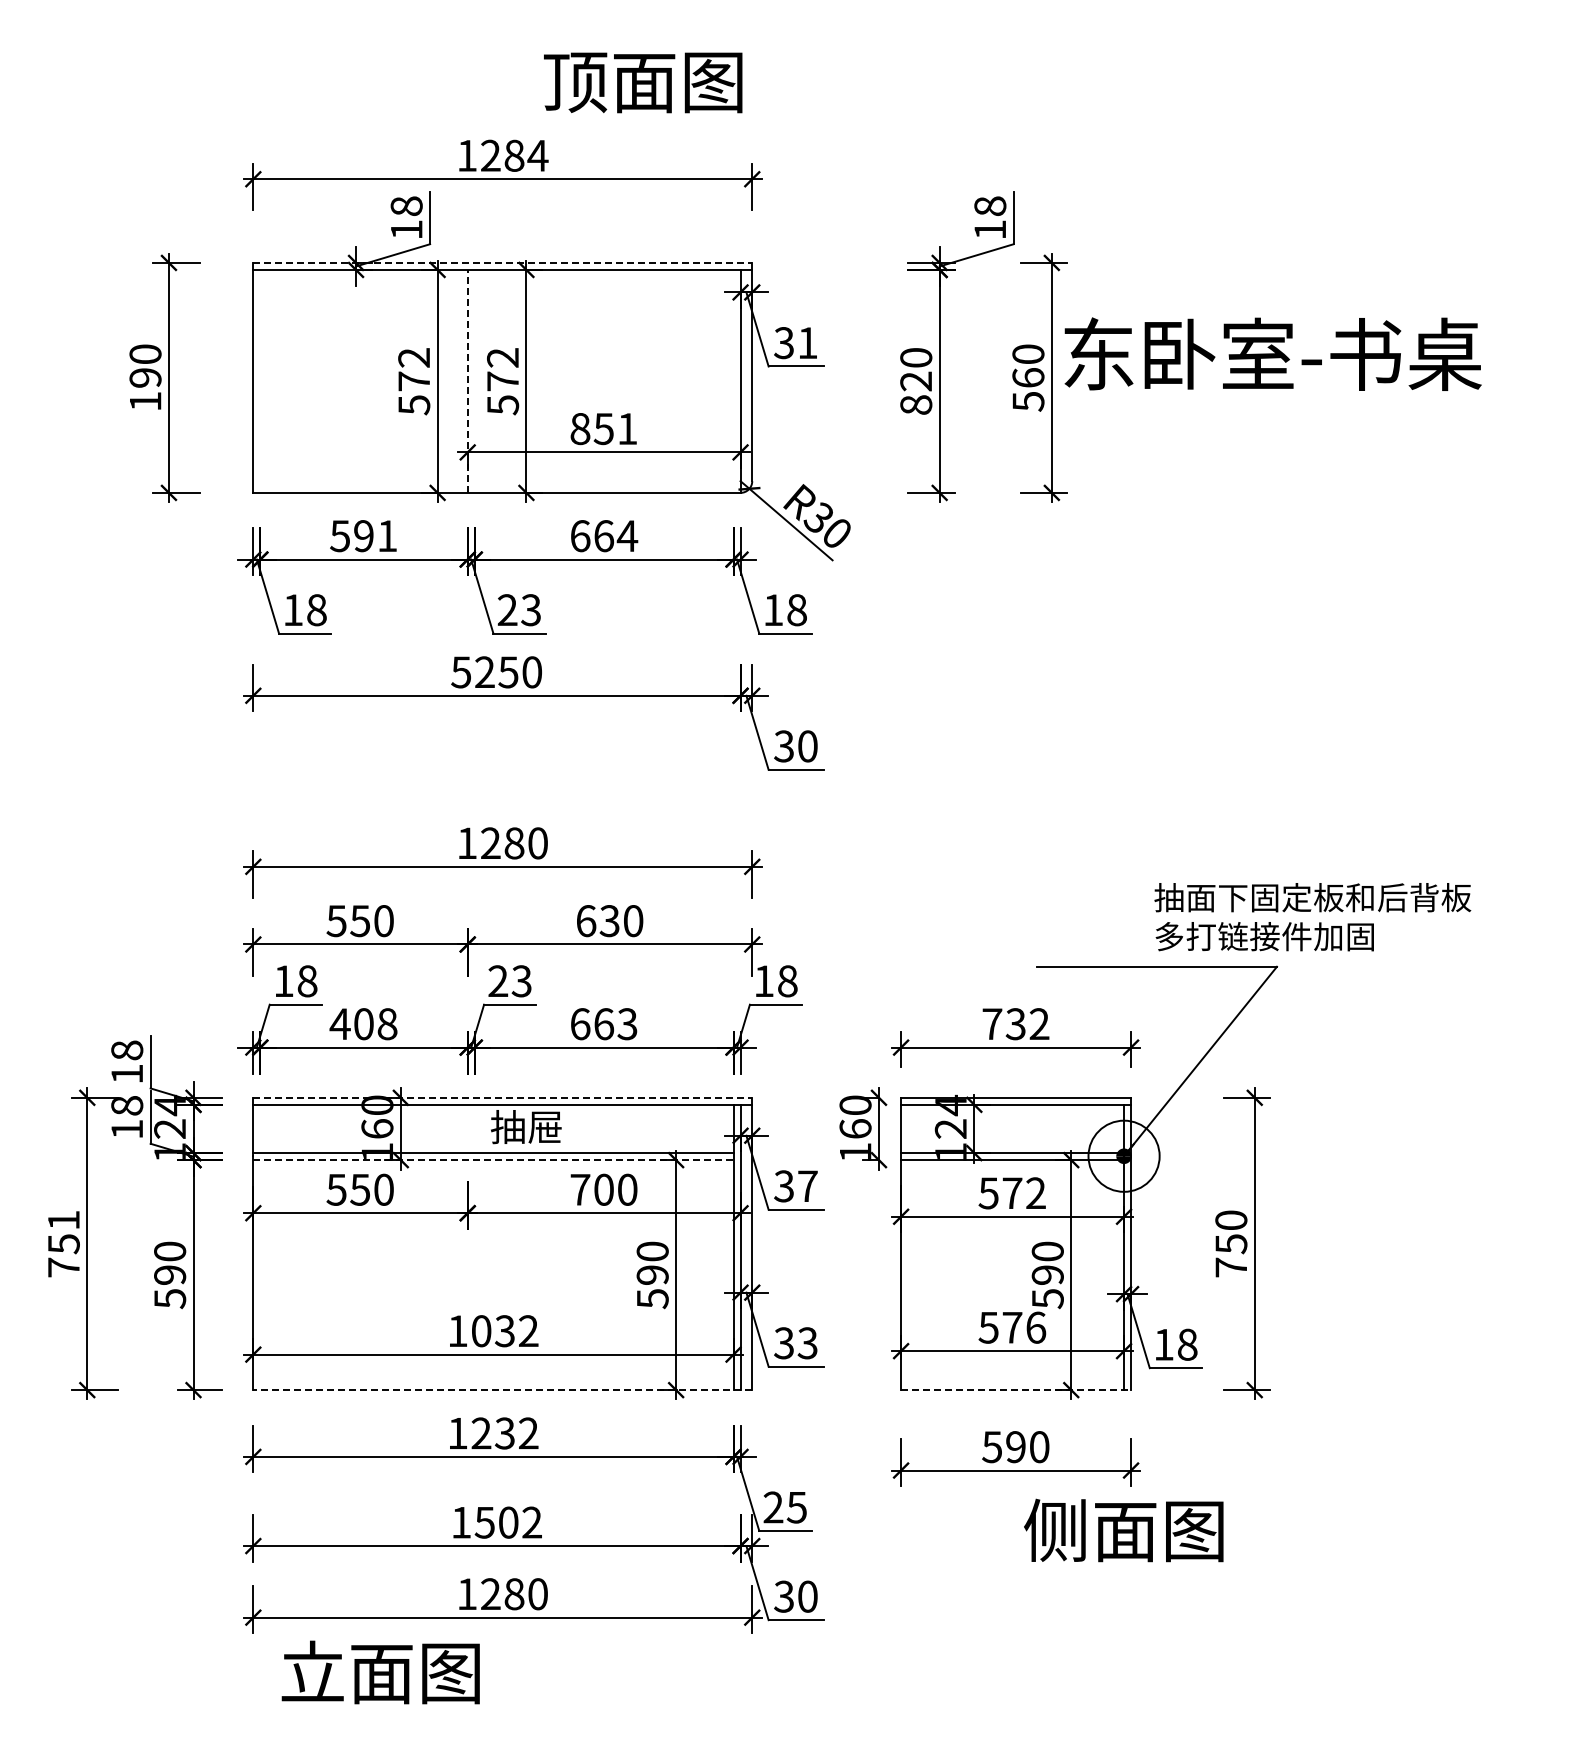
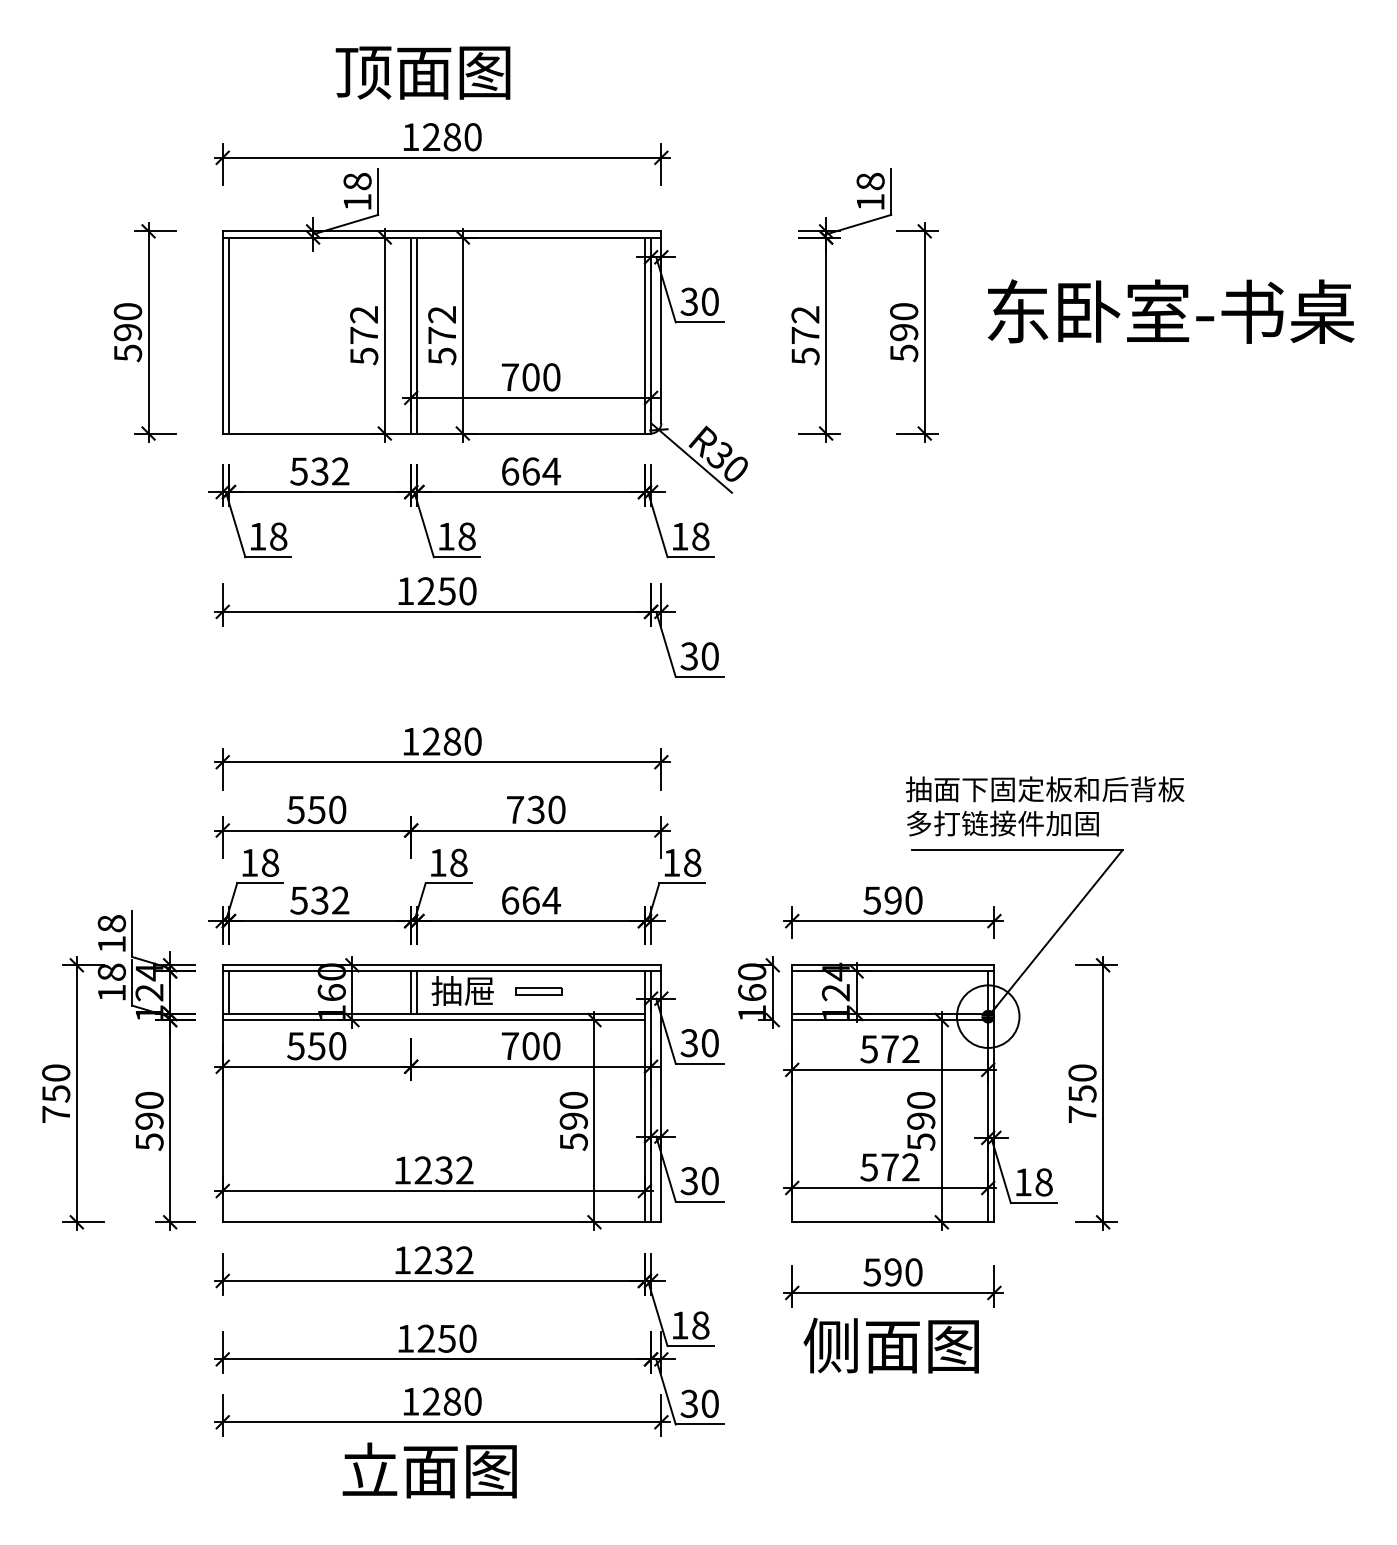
text: (643, 82) -> (423, 72), moved
text: (537, 155) -> (472, 136), 1284 -> 1280
line: (503, 262) -> (442, 230), dashed -> solid
text: (807, 343) -> (709, 302), 31 -> 30
text: (1272, 353) -> (1170, 310), moved
text: (1028, 377) -> (904, 332), 560 -> 590
line: (260, 380) -> (229, 334), added
line: (467, 380) -> (411, 334), dashed -> solid
line: (474, 380) -> (417, 334), added
line: (733, 380) -> (644, 334), added
text: (916, 381) -> (805, 335), 820 -> 572
text: (145, 401) -> (127, 353), 190 -> 590
text: (603, 428) -> (530, 376), 851 -> 700
text: (375, 536) -> (330, 471), 591 -> 532
text: (519, 610) -> (456, 536), 23 -> 18
text: (460, 672) -> (404, 591), 5250 -> 1250
text: (1312, 917) -> (1044, 806), moved
text: (586, 921) -> (515, 810), 630 -> 730
text: (509, 981) -> (447, 863), 23 -> 18
text: (363, 1024) -> (319, 900), 408 -> 532
text: (627, 1024) -> (551, 900), 663 -> 664
text: (1015, 1024) -> (892, 900), 732 -> 590
line: (503, 1097) -> (442, 965), dashed -> solid
part: (612, 1127) -> (538, 991), added
line: (260, 1128) -> (229, 992), added
line: (467, 1128) -> (411, 992), added
line: (474, 1128) -> (417, 992), added
line: (493, 1160) -> (433, 1020), dashed -> solid
text: (807, 1186) -> (709, 1043), 37 -> 30
text: (63, 1219) -> (55, 1072), 751 -> 750
text: (1036, 1327) -> (911, 1167), 576 -> 572
text: (481, 1331) -> (423, 1170), 1032 -> 1232
text: (807, 1343) -> (709, 1181), 33 -> 30
line: (502, 1390) -> (441, 1222), dashed -> solid
line: (1016, 1390) -> (893, 1222), dashed -> solid
text: (784, 1507) -> (689, 1325), 25 -> 18
text: (507, 1522) -> (446, 1338), 1502 -> 1250
text: (1123, 1530) -> (891, 1345), moved
text: (380, 1672) -> (429, 1470), moved

